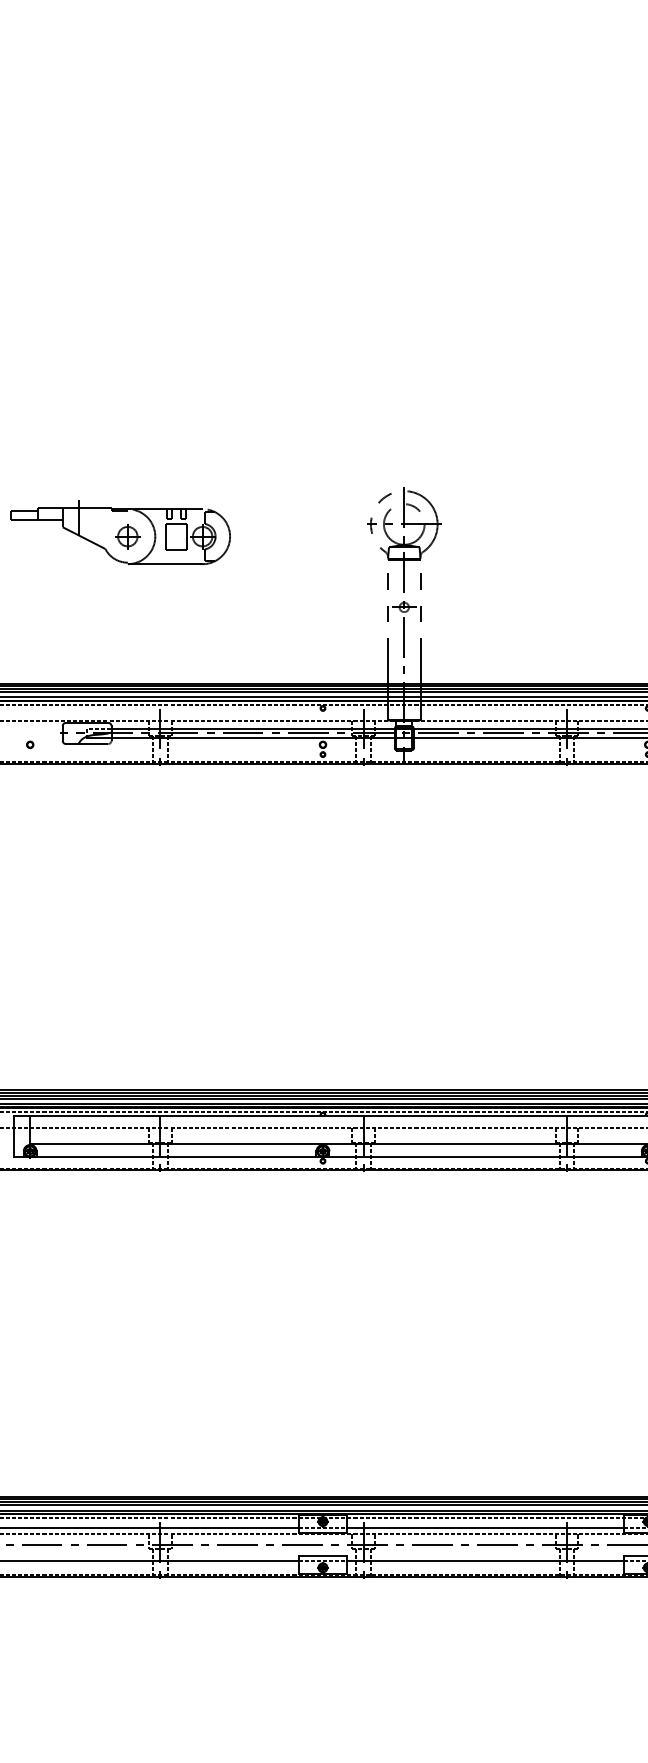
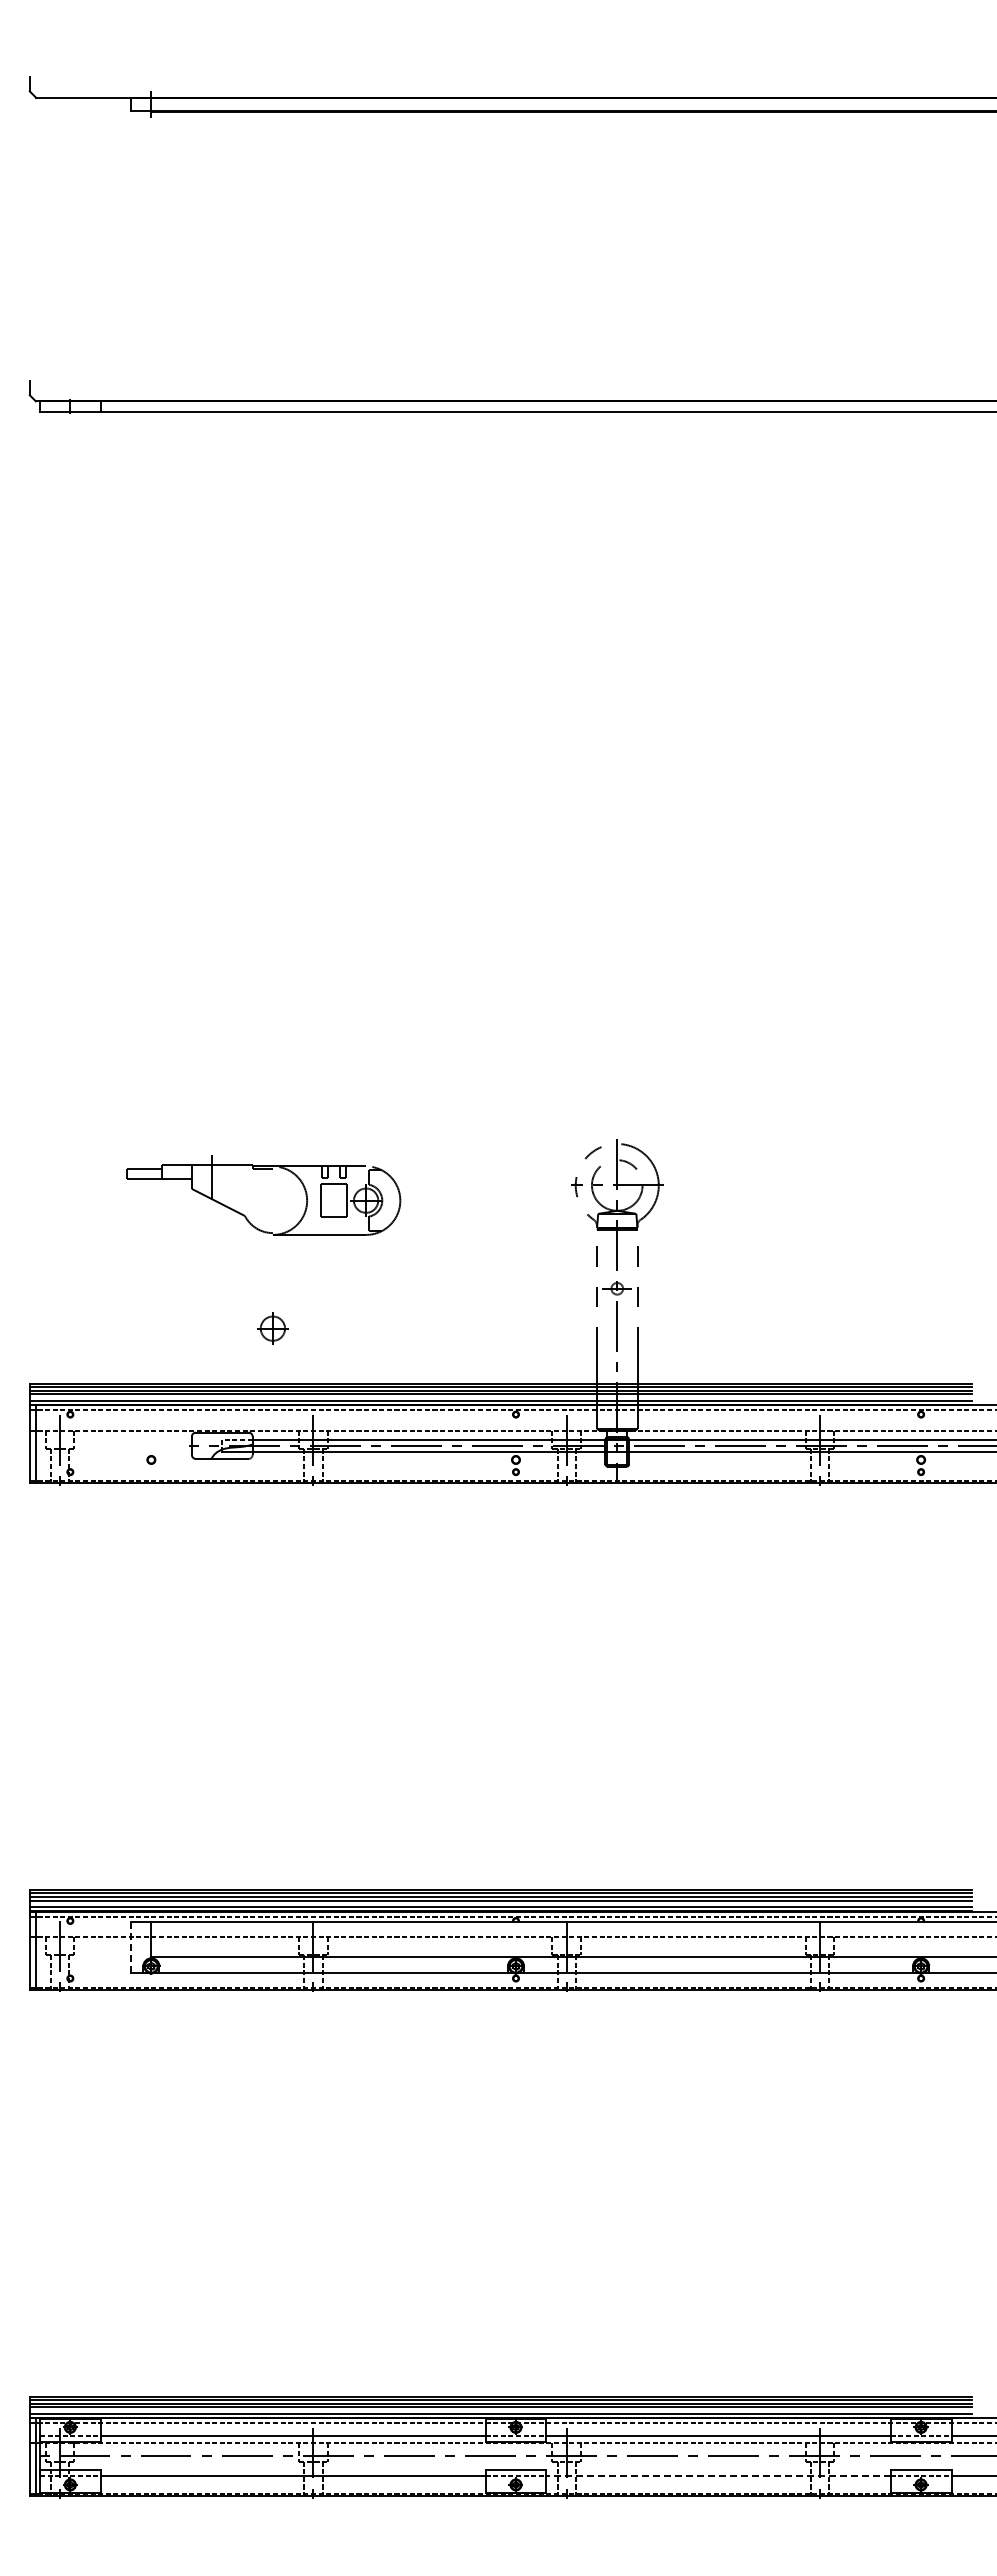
part: (127, 536) -> (272, 1328), moved
line: (14, 1136) -> (131, 1947), solid -> dashed
line: (485, 1561) -> (718, 2476), solid -> dashed

